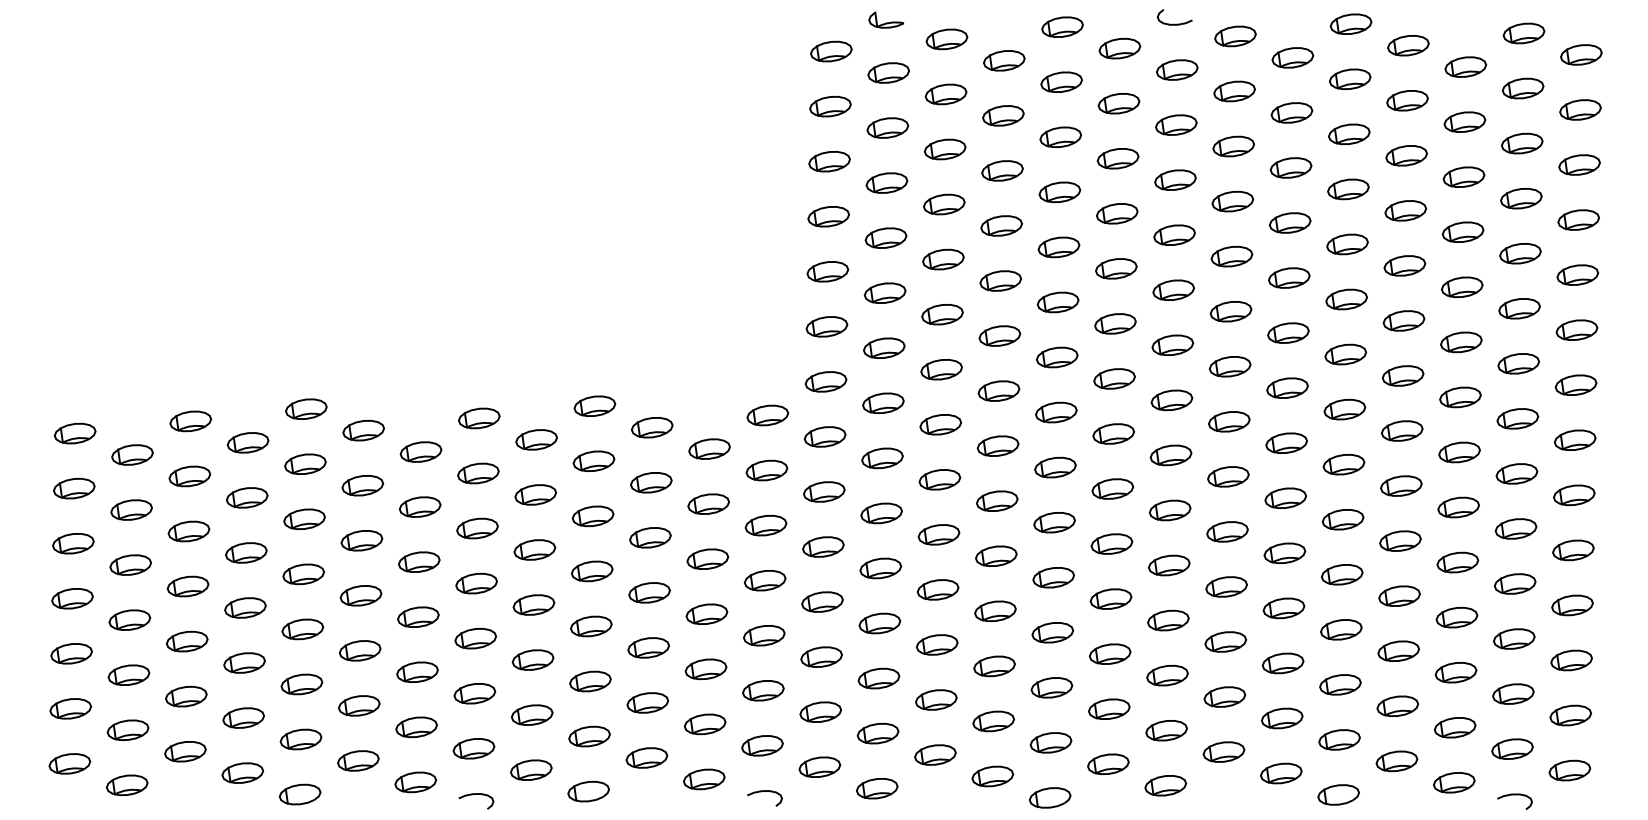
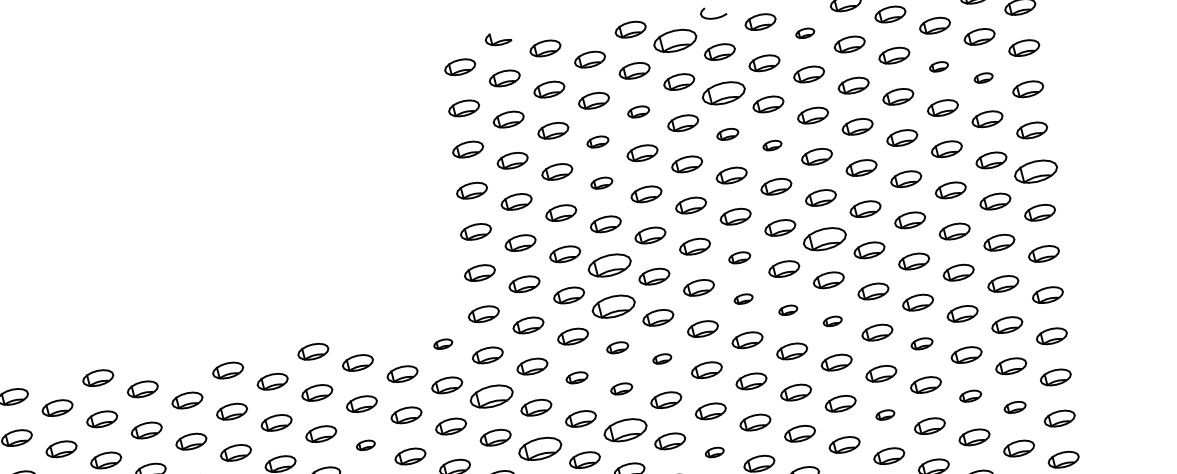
part: (1119, 48) -> (675, 40), size x1.4
part: (1292, 57) -> (804, 33), size x0.6
part: (1464, 121) -> (938, 66), size x0.6
part: (1176, 124) -> (723, 92), size x1.4
part: (1060, 136) -> (638, 111), size x0.7
part: (1522, 143) -> (983, 77), size x0.6
part: (1002, 170) -> (597, 141), size x0.7
part: (1175, 179) -> (727, 133), size x0.7
part: (1232, 201) -> (772, 145), size x0.6
part: (1001, 225) -> (601, 182), size x0.7
part: (1577, 274) -> (1035, 171), size x1.4
part: (1288, 332) -> (824, 238), size x1.4
part: (999, 335) -> (609, 265), size x1.4
part: (1172, 344) -> (739, 257), size x0.7
part: (998, 390) -> (613, 306), size x1.4
part: (1171, 400) -> (743, 299), size x0.6
part: (767, 415) -> (442, 344), size x0.6
part: (1229, 421) -> (788, 310), size x0.6
part: (1286, 442) -> (832, 320), size x0.6
part: (997, 445) -> (617, 347), size x0.7
part: (1055, 467) -> (662, 358), size x0.6
part: (939, 479) -> (576, 377), size x0.7
part: (1401, 485) -> (922, 343), size x0.7
part: (824, 491) -> (491, 396), size x1.4
part: (997, 500) -> (621, 388), size x0.7
part: (650, 537) -> (365, 445), size x0.6
part: (996, 555) -> (625, 429), size x1.4
part: (1457, 562) -> (970, 396), size x0.7
part: (880, 568) -> (540, 448), size x1.4
part: (1342, 574) -> (885, 414), size x0.6
part: (1514, 583) -> (1014, 407), size x0.7
part: (1110, 598) -> (714, 452), size x0.6

